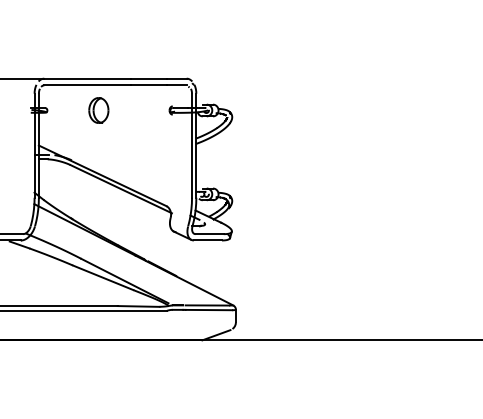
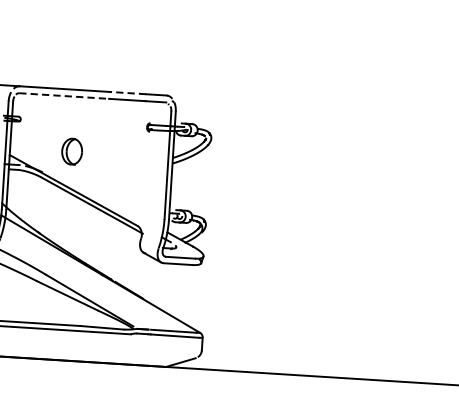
line: (148, 78) -> (127, 92), solid -> dashed
line: (88, 85) -> (64, 96), solid -> dashed
part: (98, 110) -> (71, 151), moved

